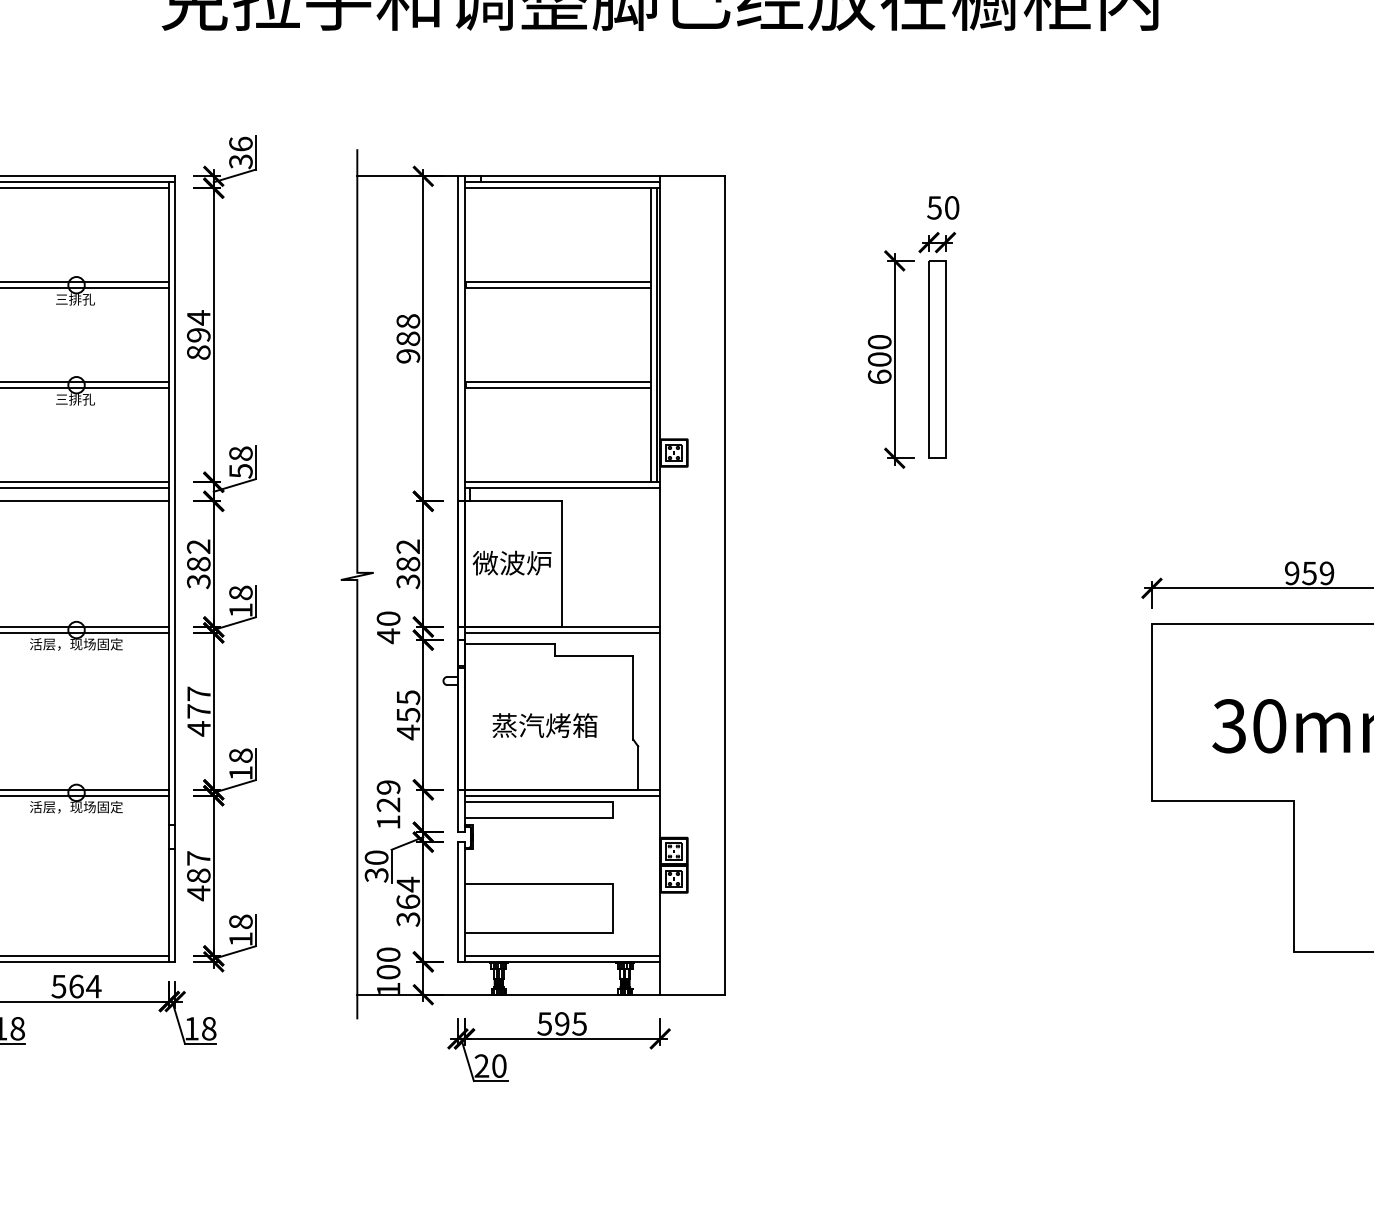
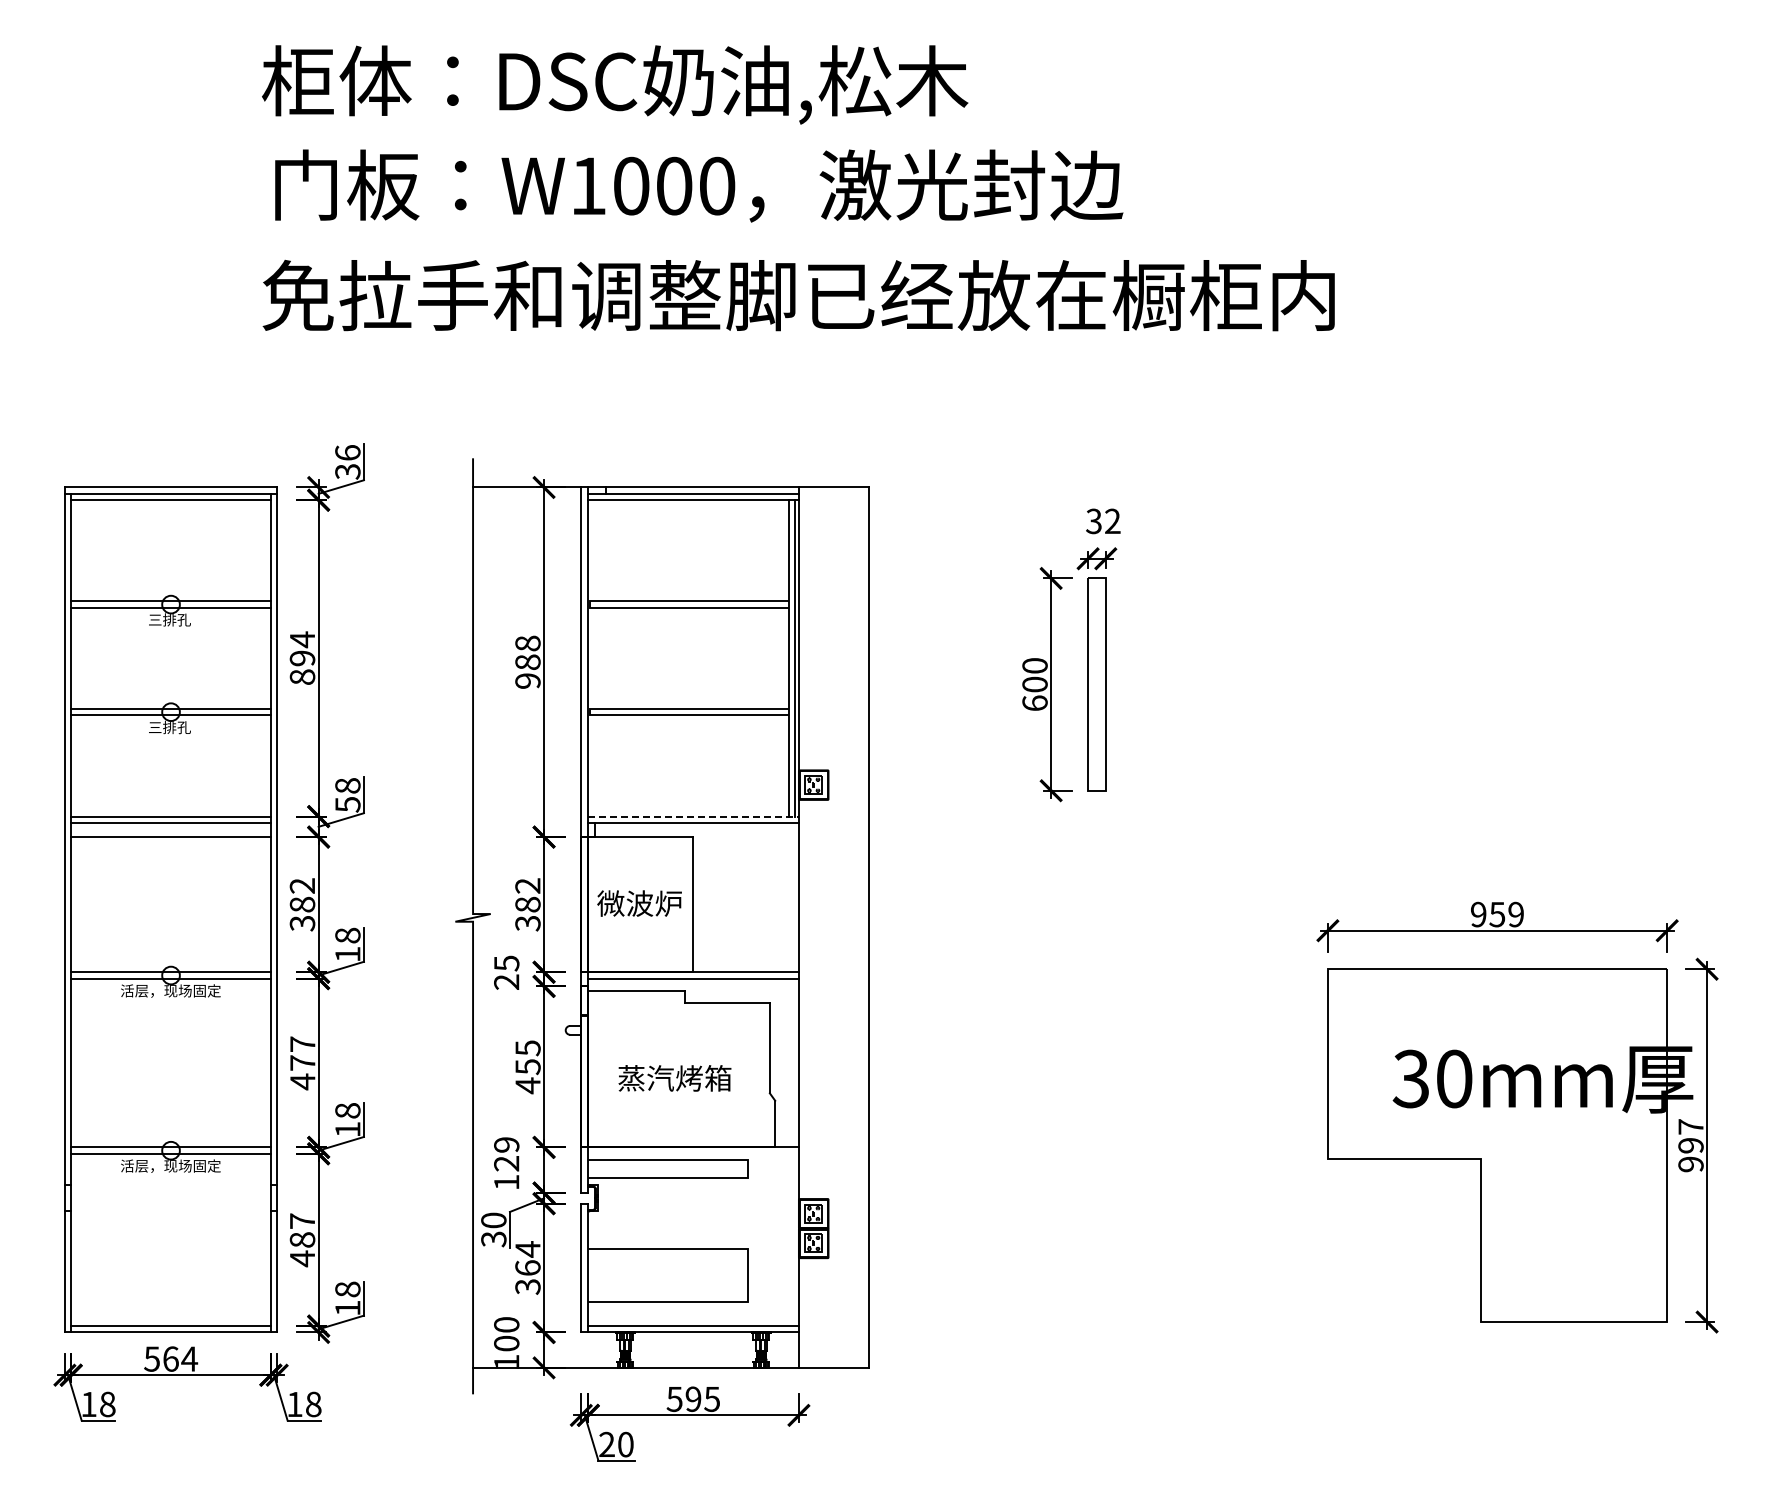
text: (943, 207) -> (1103, 521), 50 -> 32
line: (563, 482) -> (694, 816), solid -> dashed
text: (388, 627) -> (506, 972), 40 -> 25
line: (562, 795) -> (693, 1153), removed

